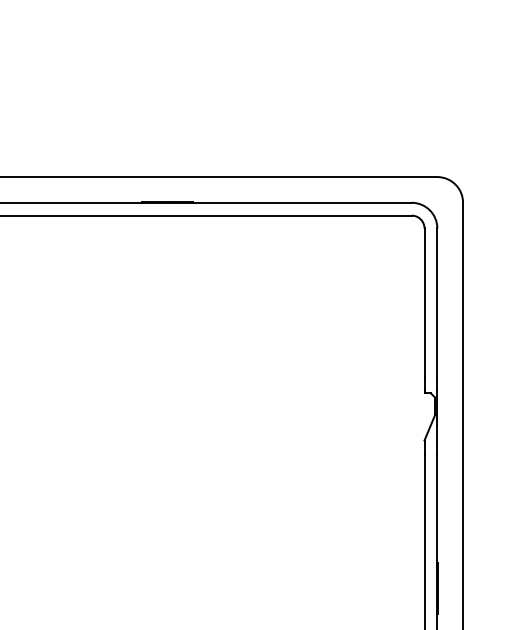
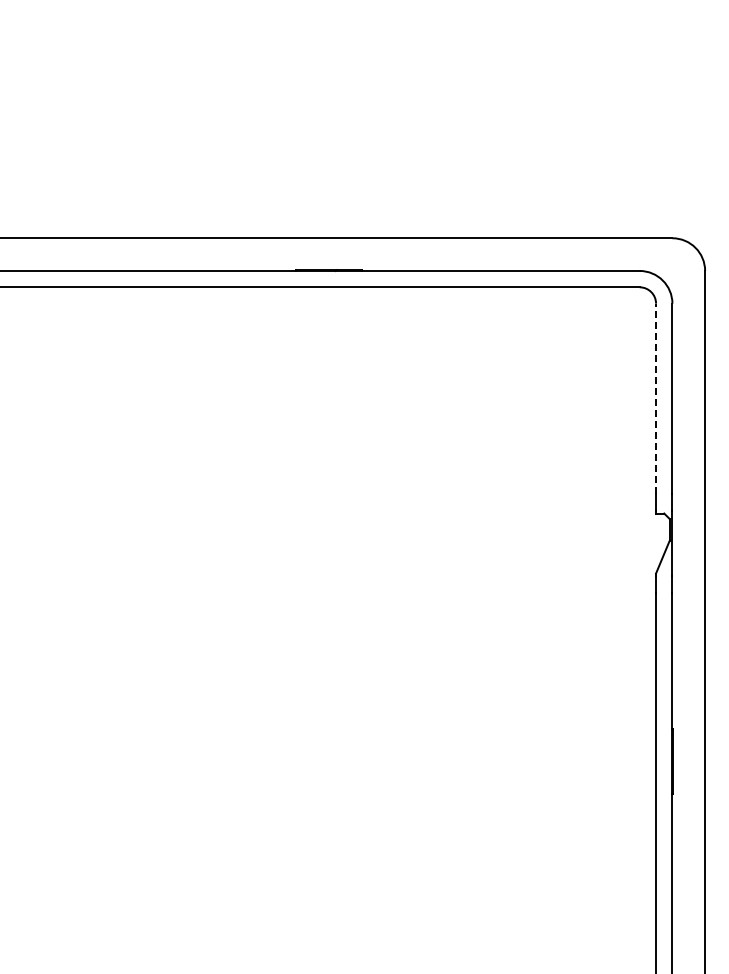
line: (424, 302) -> (656, 398), solid -> dashed

